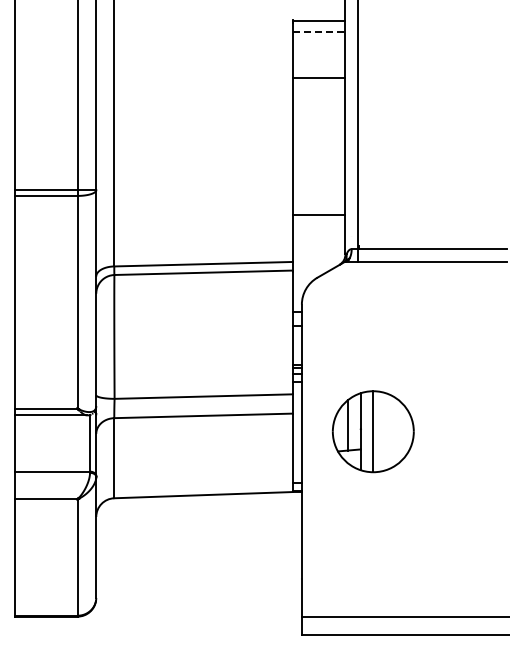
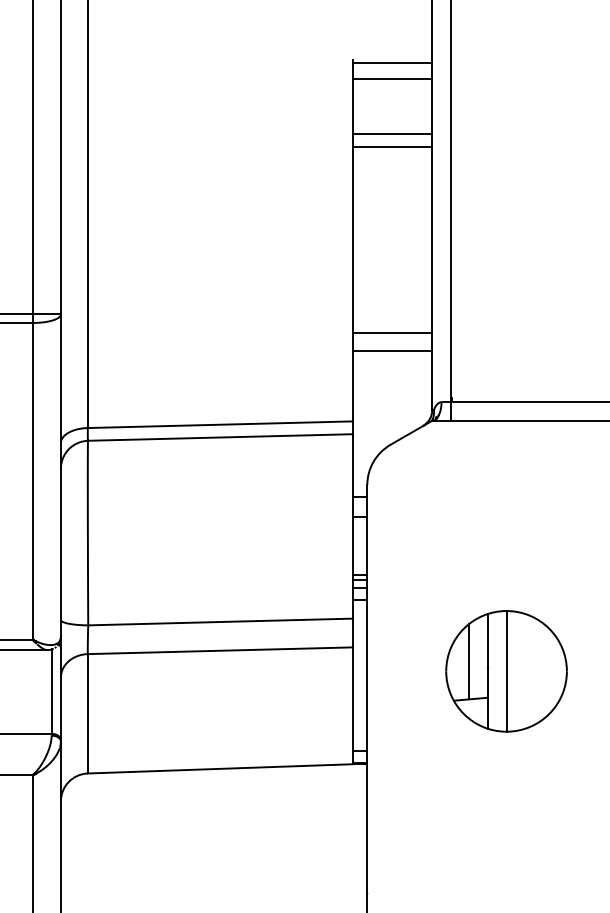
line: (319, 32) -> (393, 79), dashed -> solid
line: (318, 69) -> (392, 134), added
line: (318, 202) -> (392, 332), added
part: (373, 431) -> (506, 671), moved

